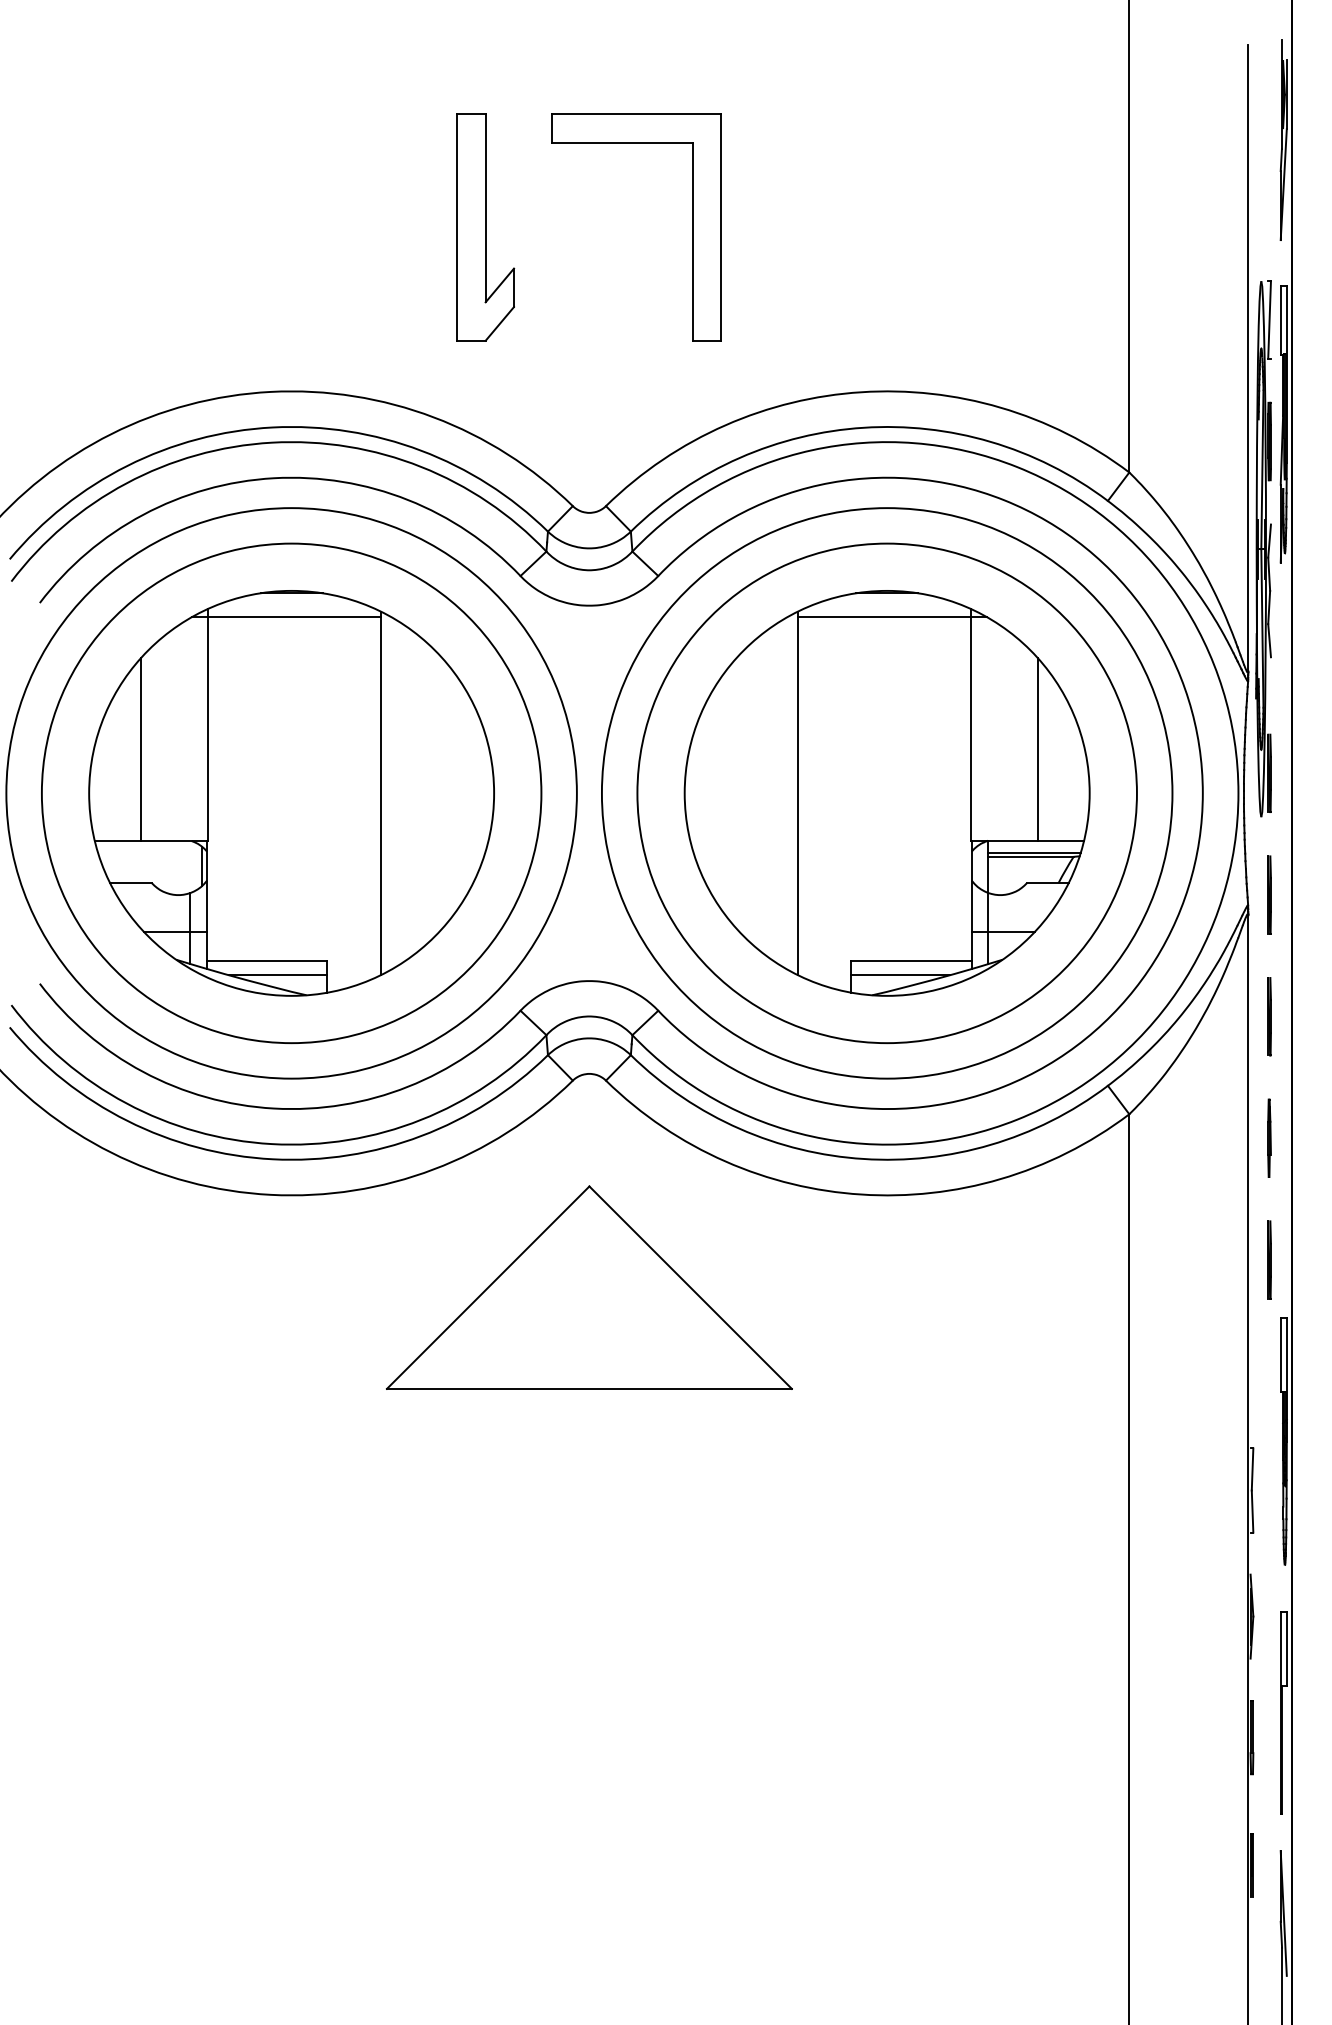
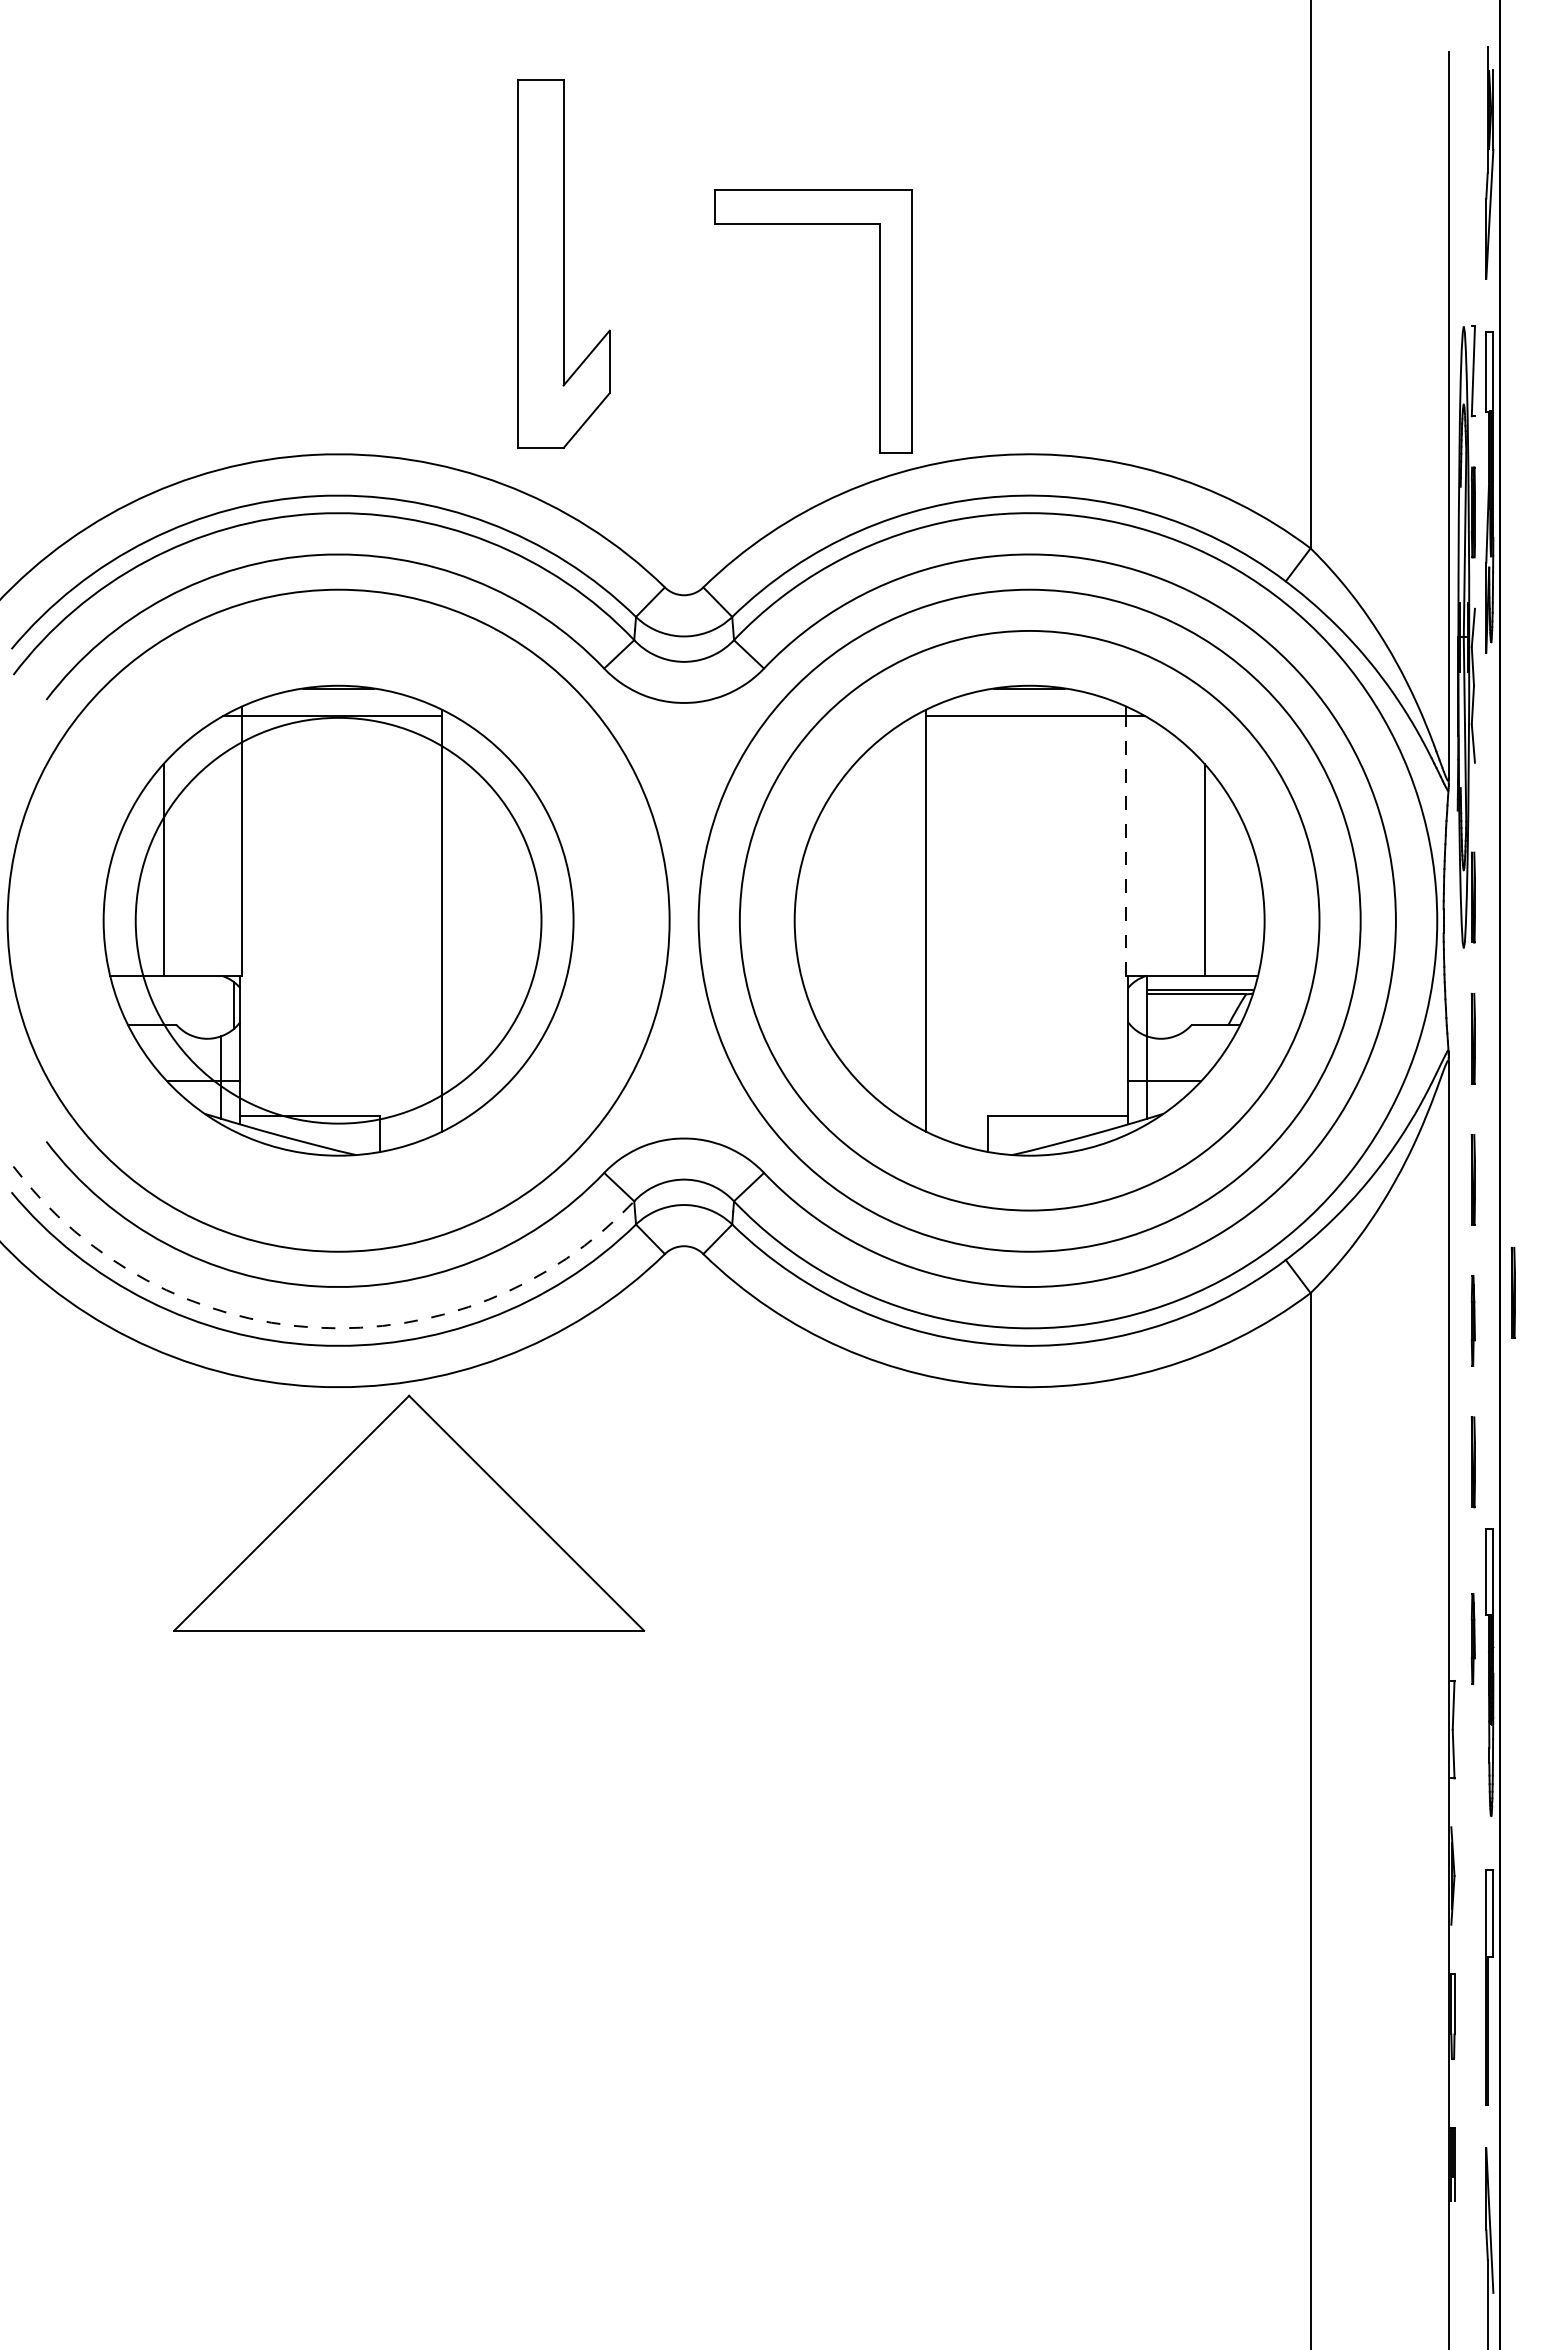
part: (485, 227) -> (563, 264), size x1.4
part: (693, 227) -> (879, 321), moved
line: (970, 729) -> (1126, 846), solid -> dashed
circle: (291, 793) -> (338, 920), size x0.7
line: (278, 975) -> (323, 1131), removed
line: (900, 975) -> (1045, 1131), removed
part: (1303, 1113) -> (1512, 1292), added
arc: (271, 1143) -> (315, 1327), solid -> dashed
part: (589, 1286) -> (409, 1512), moved
part: (1268, 1411) -> (1472, 1638), added

